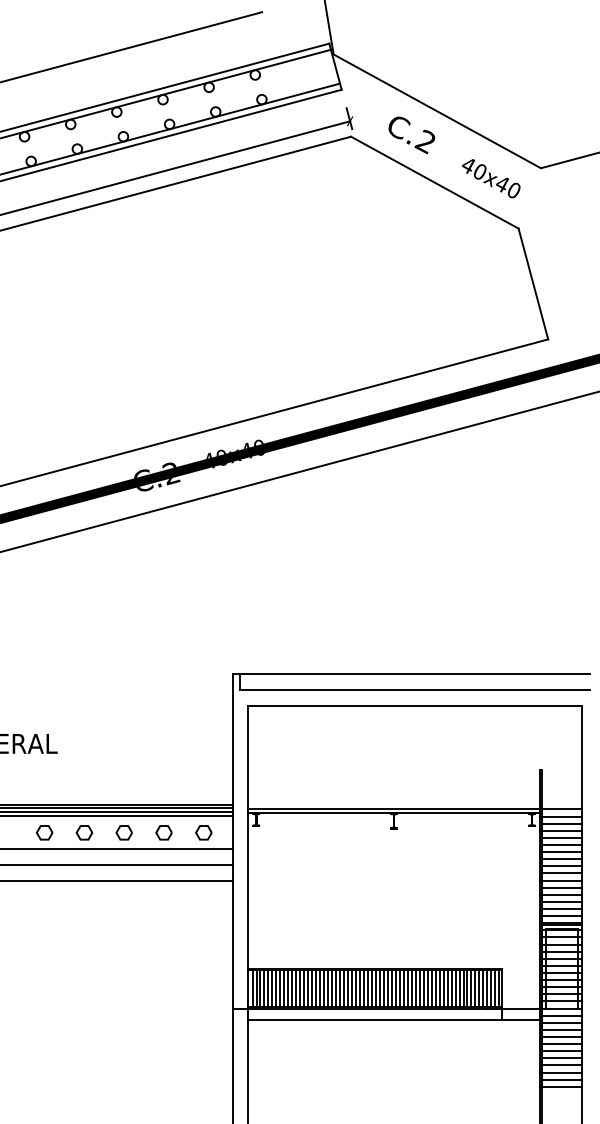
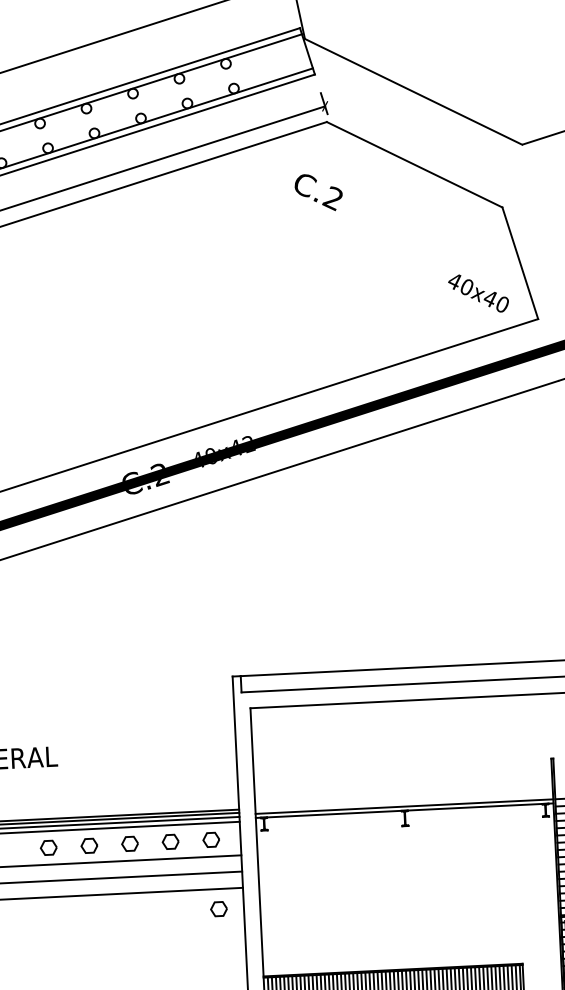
text: (411, 135) -> (318, 192), moved
text: (491, 178) -> (478, 293), moved
text: (259, 447) -> (248, 443), 40x40 -> 40x42
part: (207, 900) -> (218, 908), added

